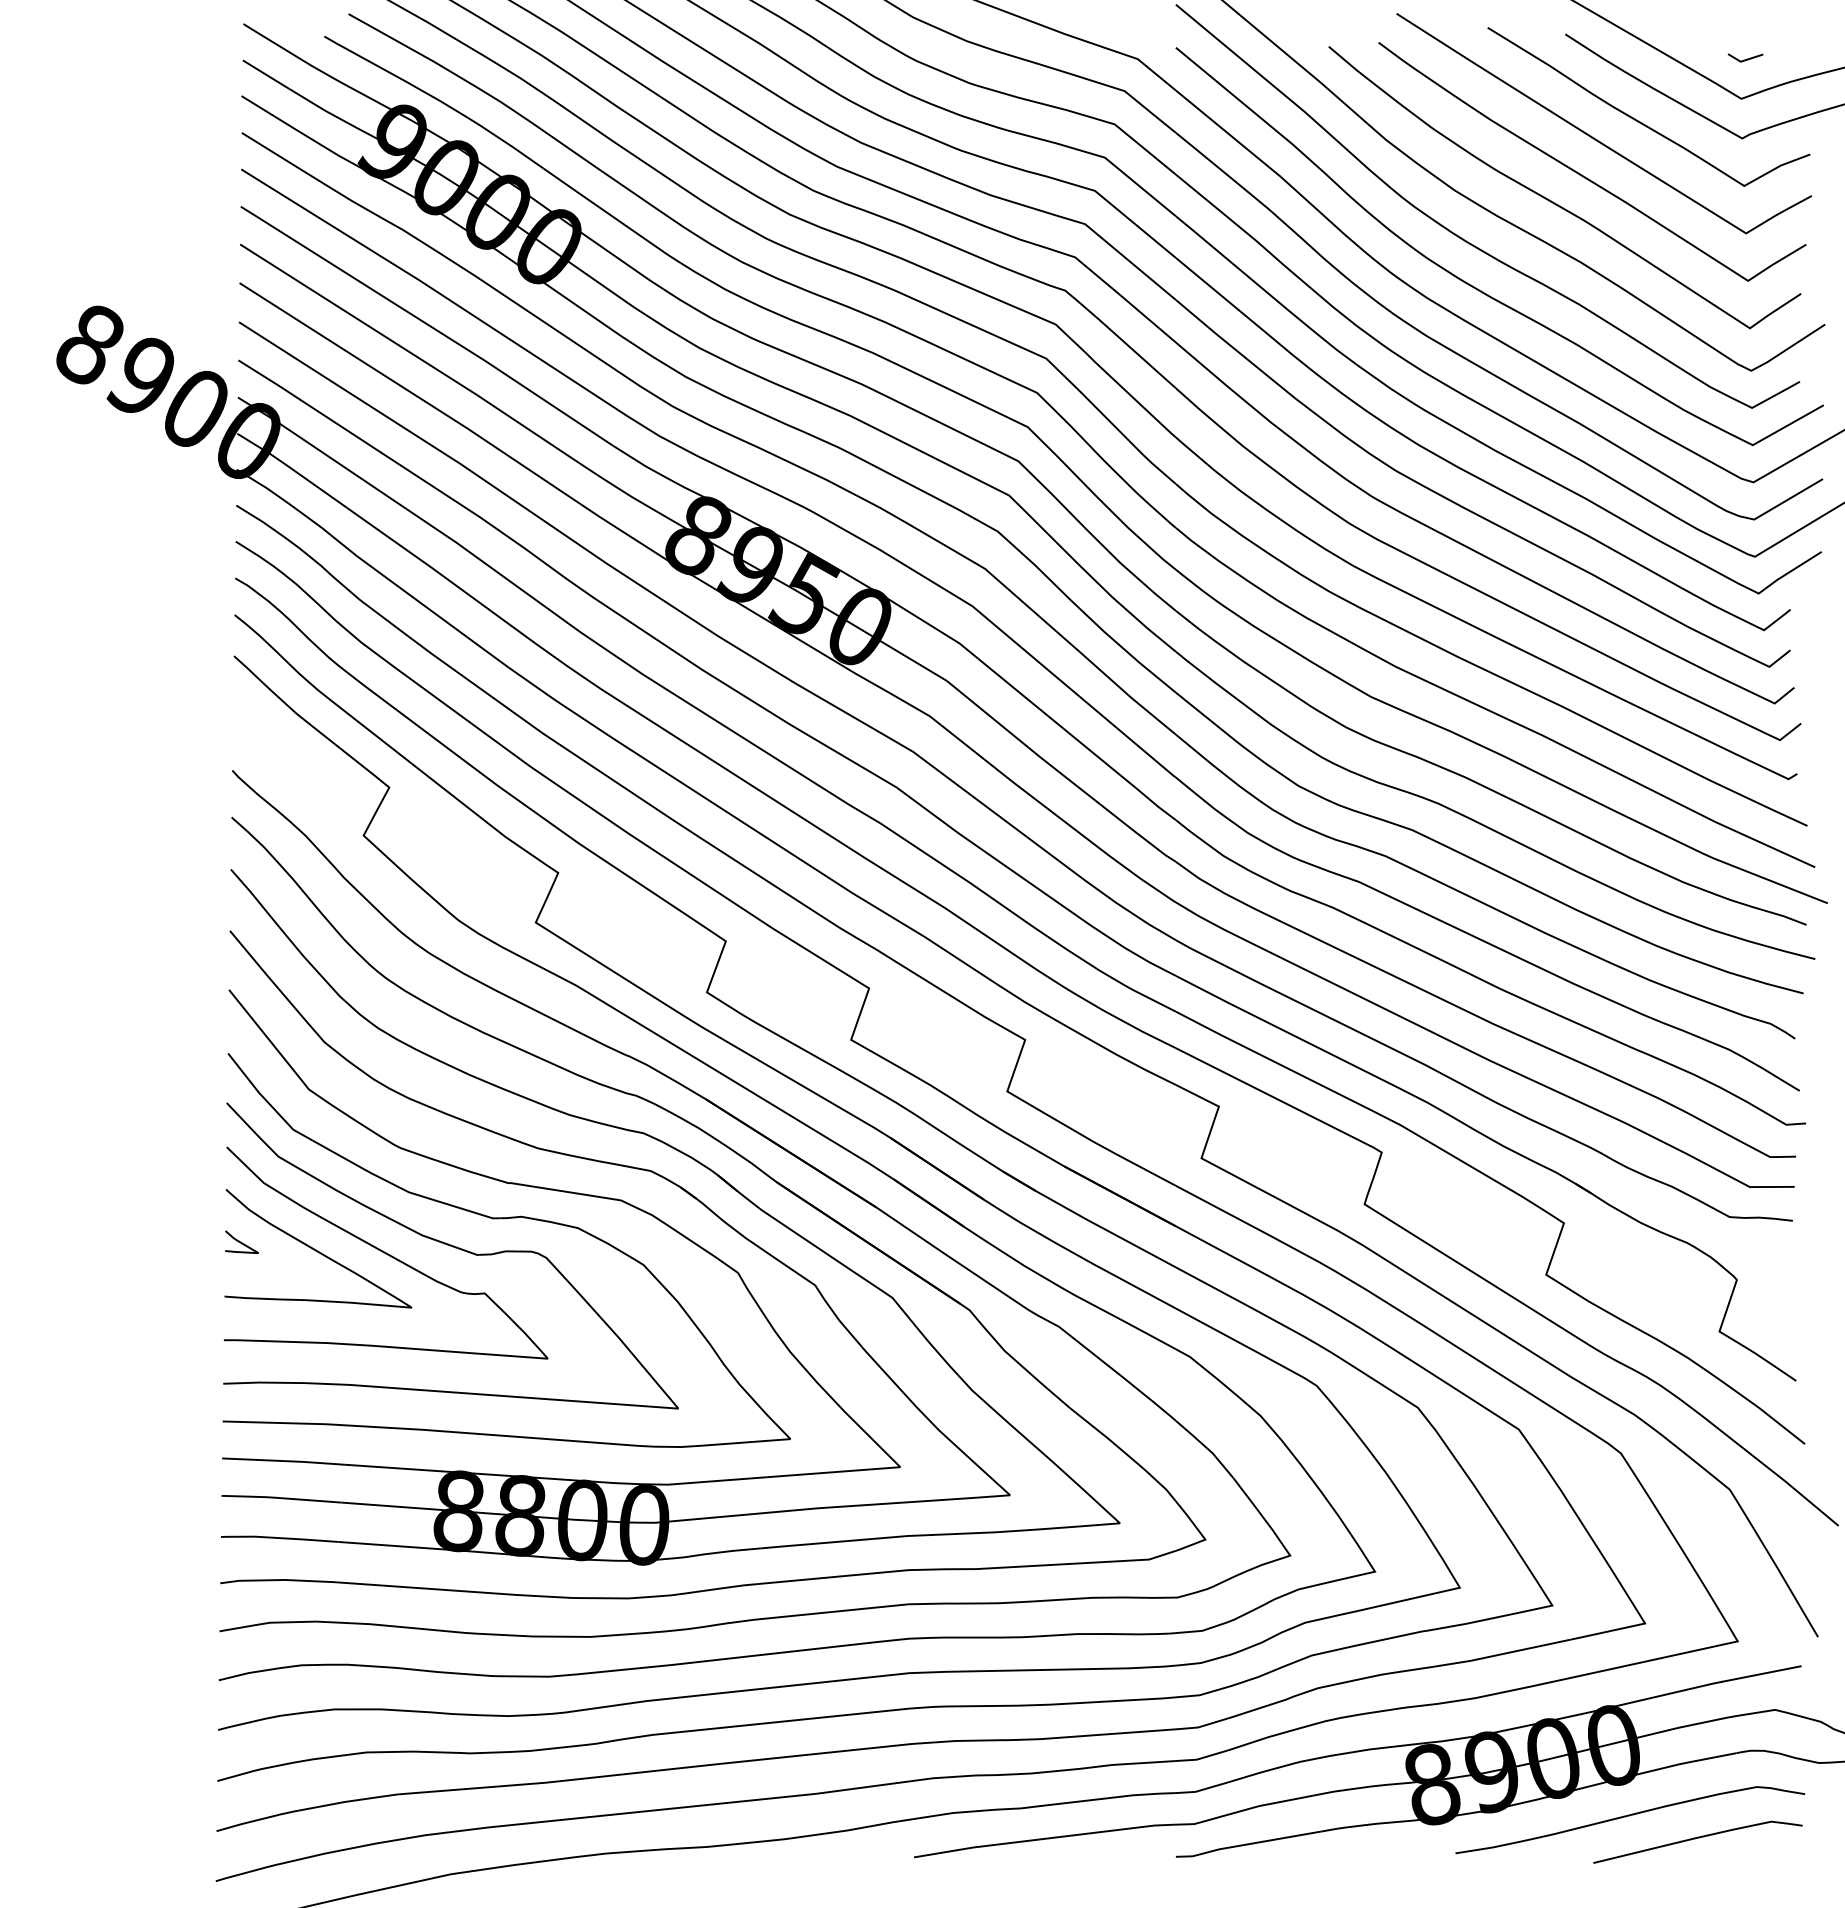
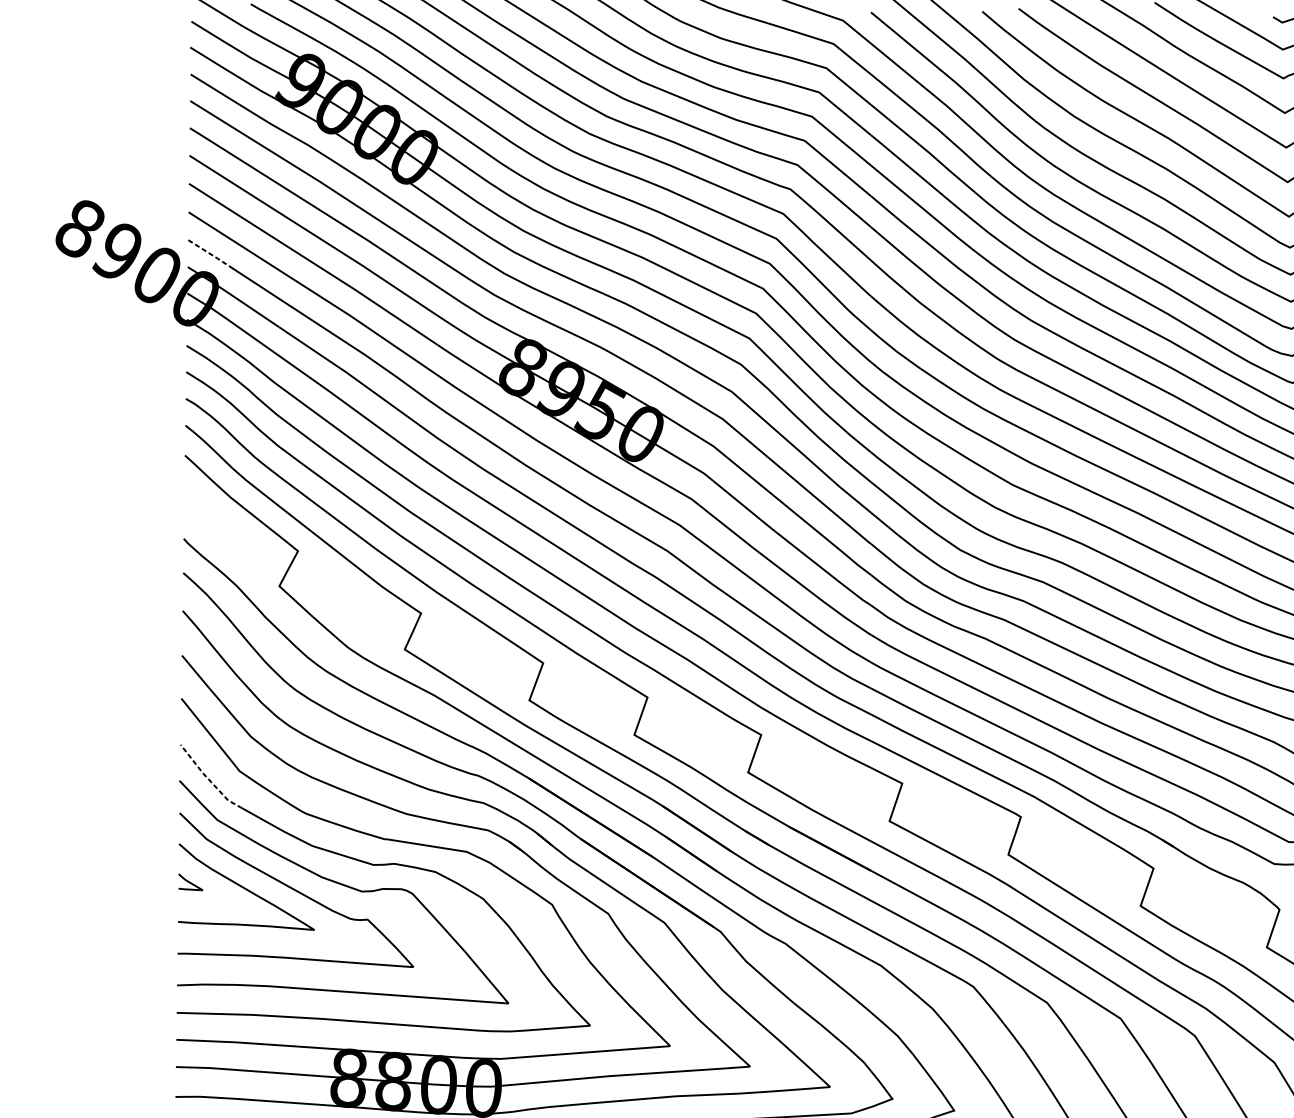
line: (269, 379) -> (210, 254), solid -> dashed
line: (266, 1100) -> (208, 779), solid -> dashed

